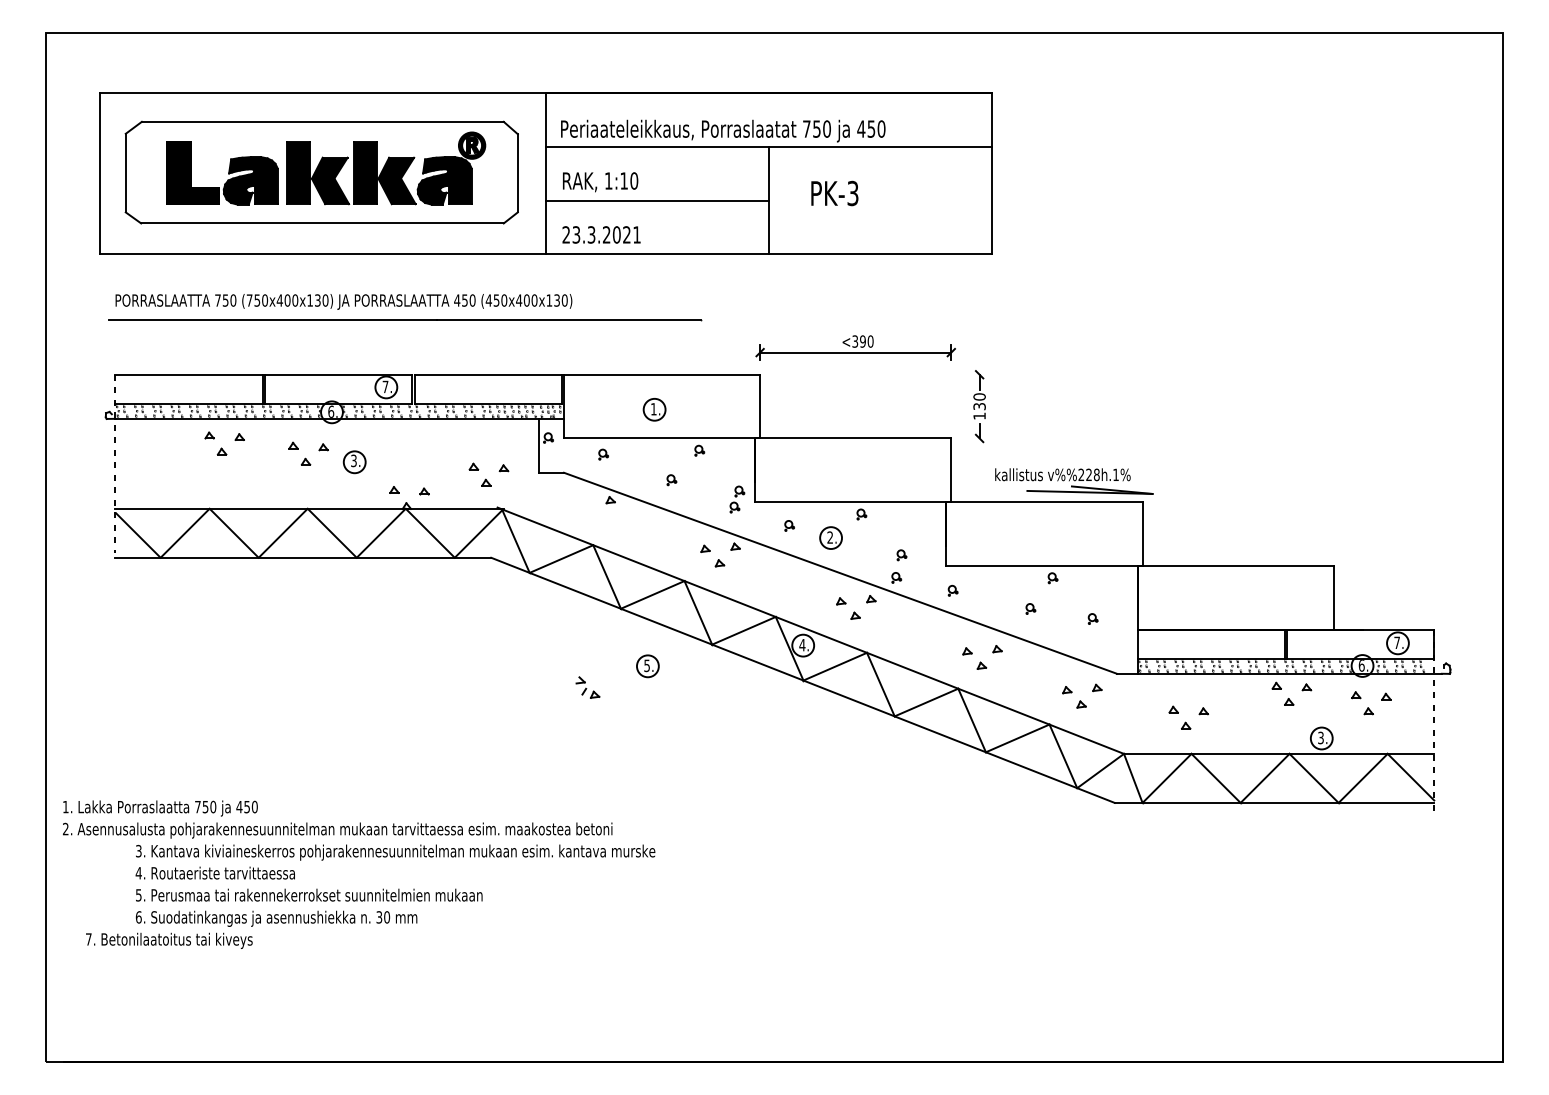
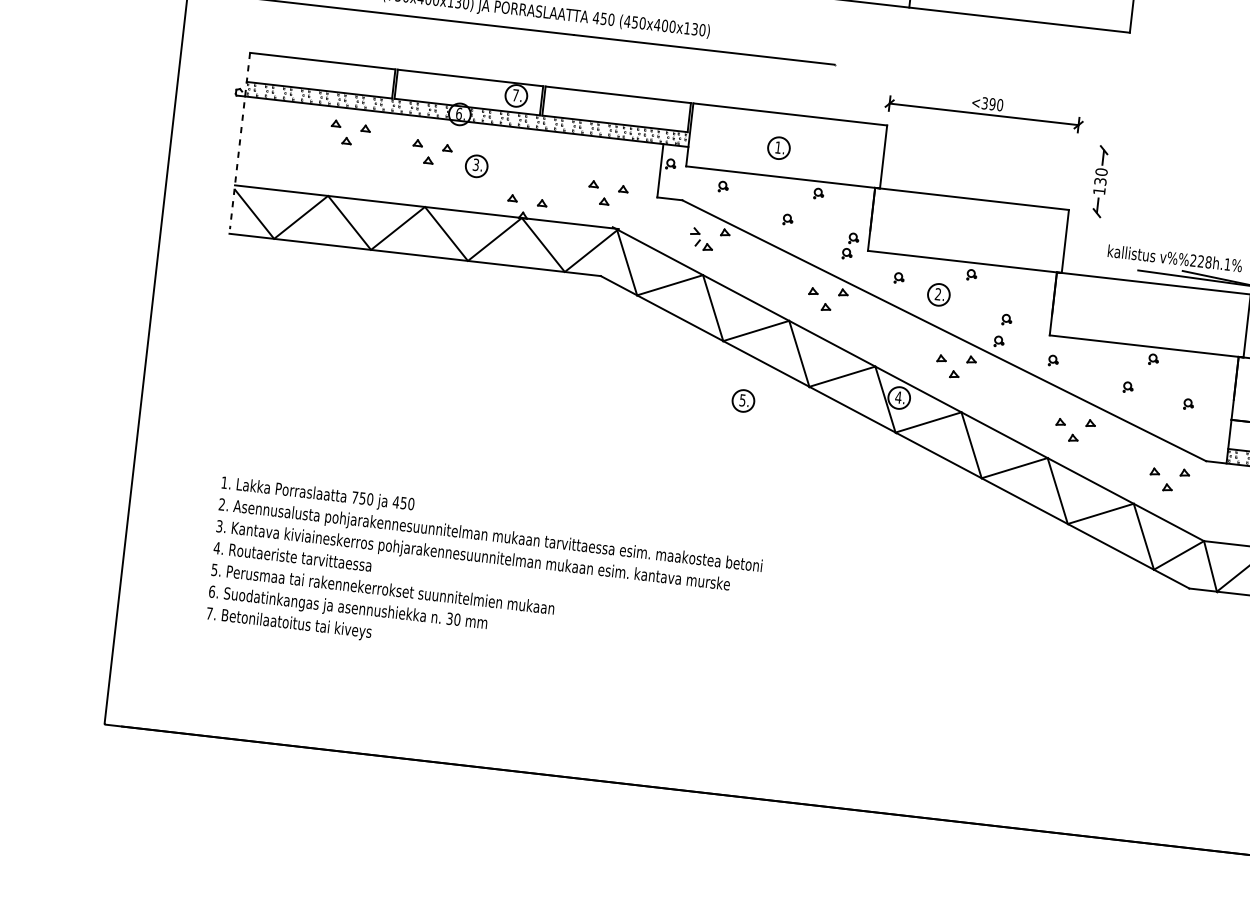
part: (587, 687) -> (701, 239), moved
text: (337, 819) -> (491, 525), moved
text: (169, 940) -> (289, 623), moved

